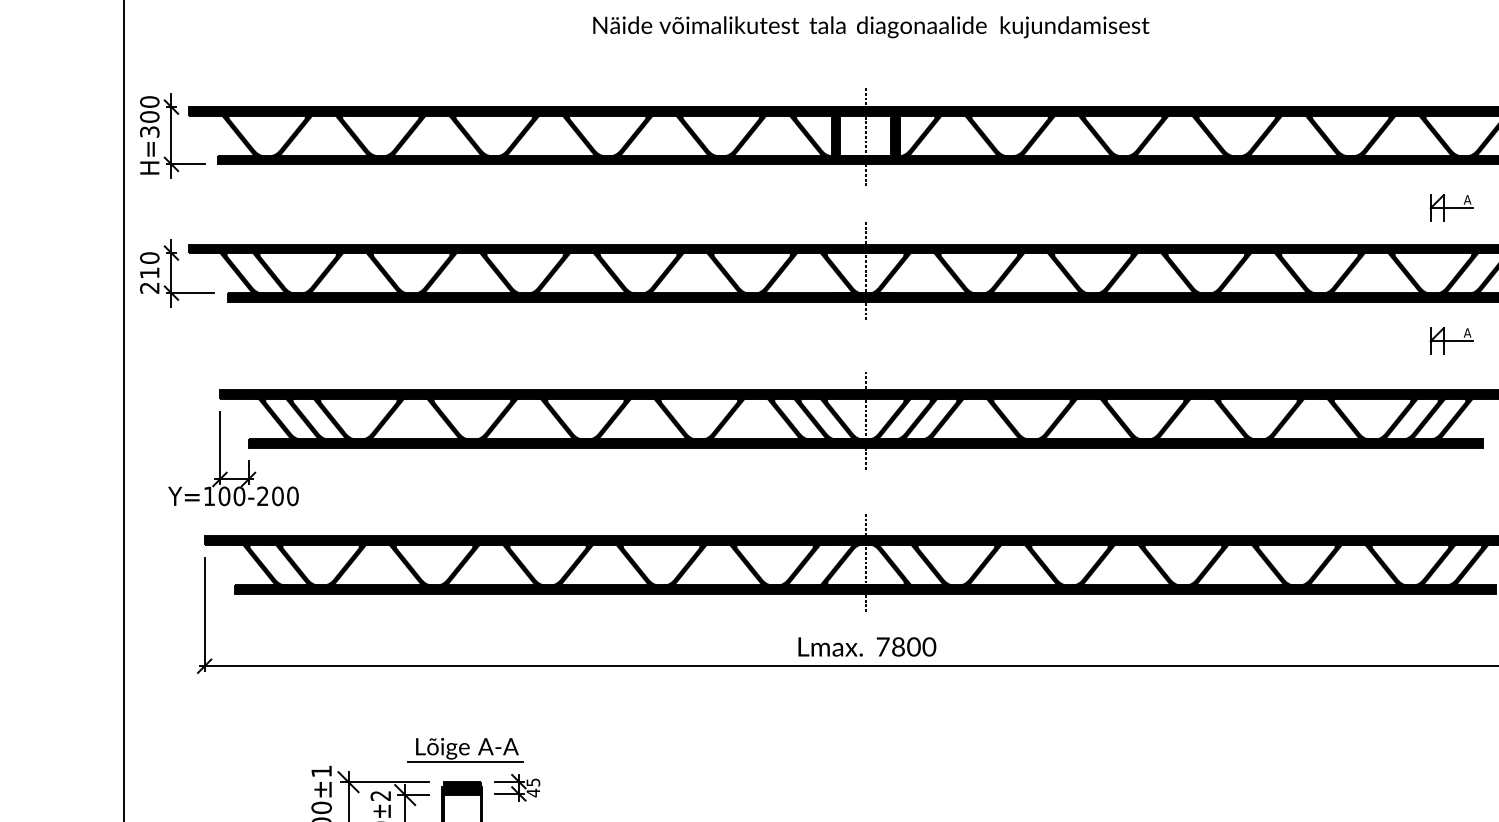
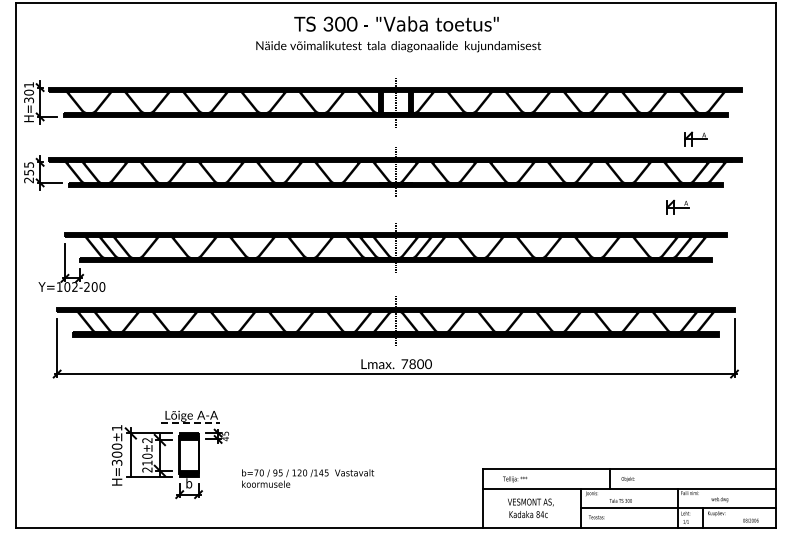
text: (148, 101) -> (28, 84), H=300 -> H=301
text: (150, 265) -> (29, 168), 210 -> 255
part: (1450, 339) -> (677, 206), moved
text: (238, 495) -> (74, 286), Y=100-200 -> Y=102-200
line: (466, 762) -> (191, 423), solid -> dashed

